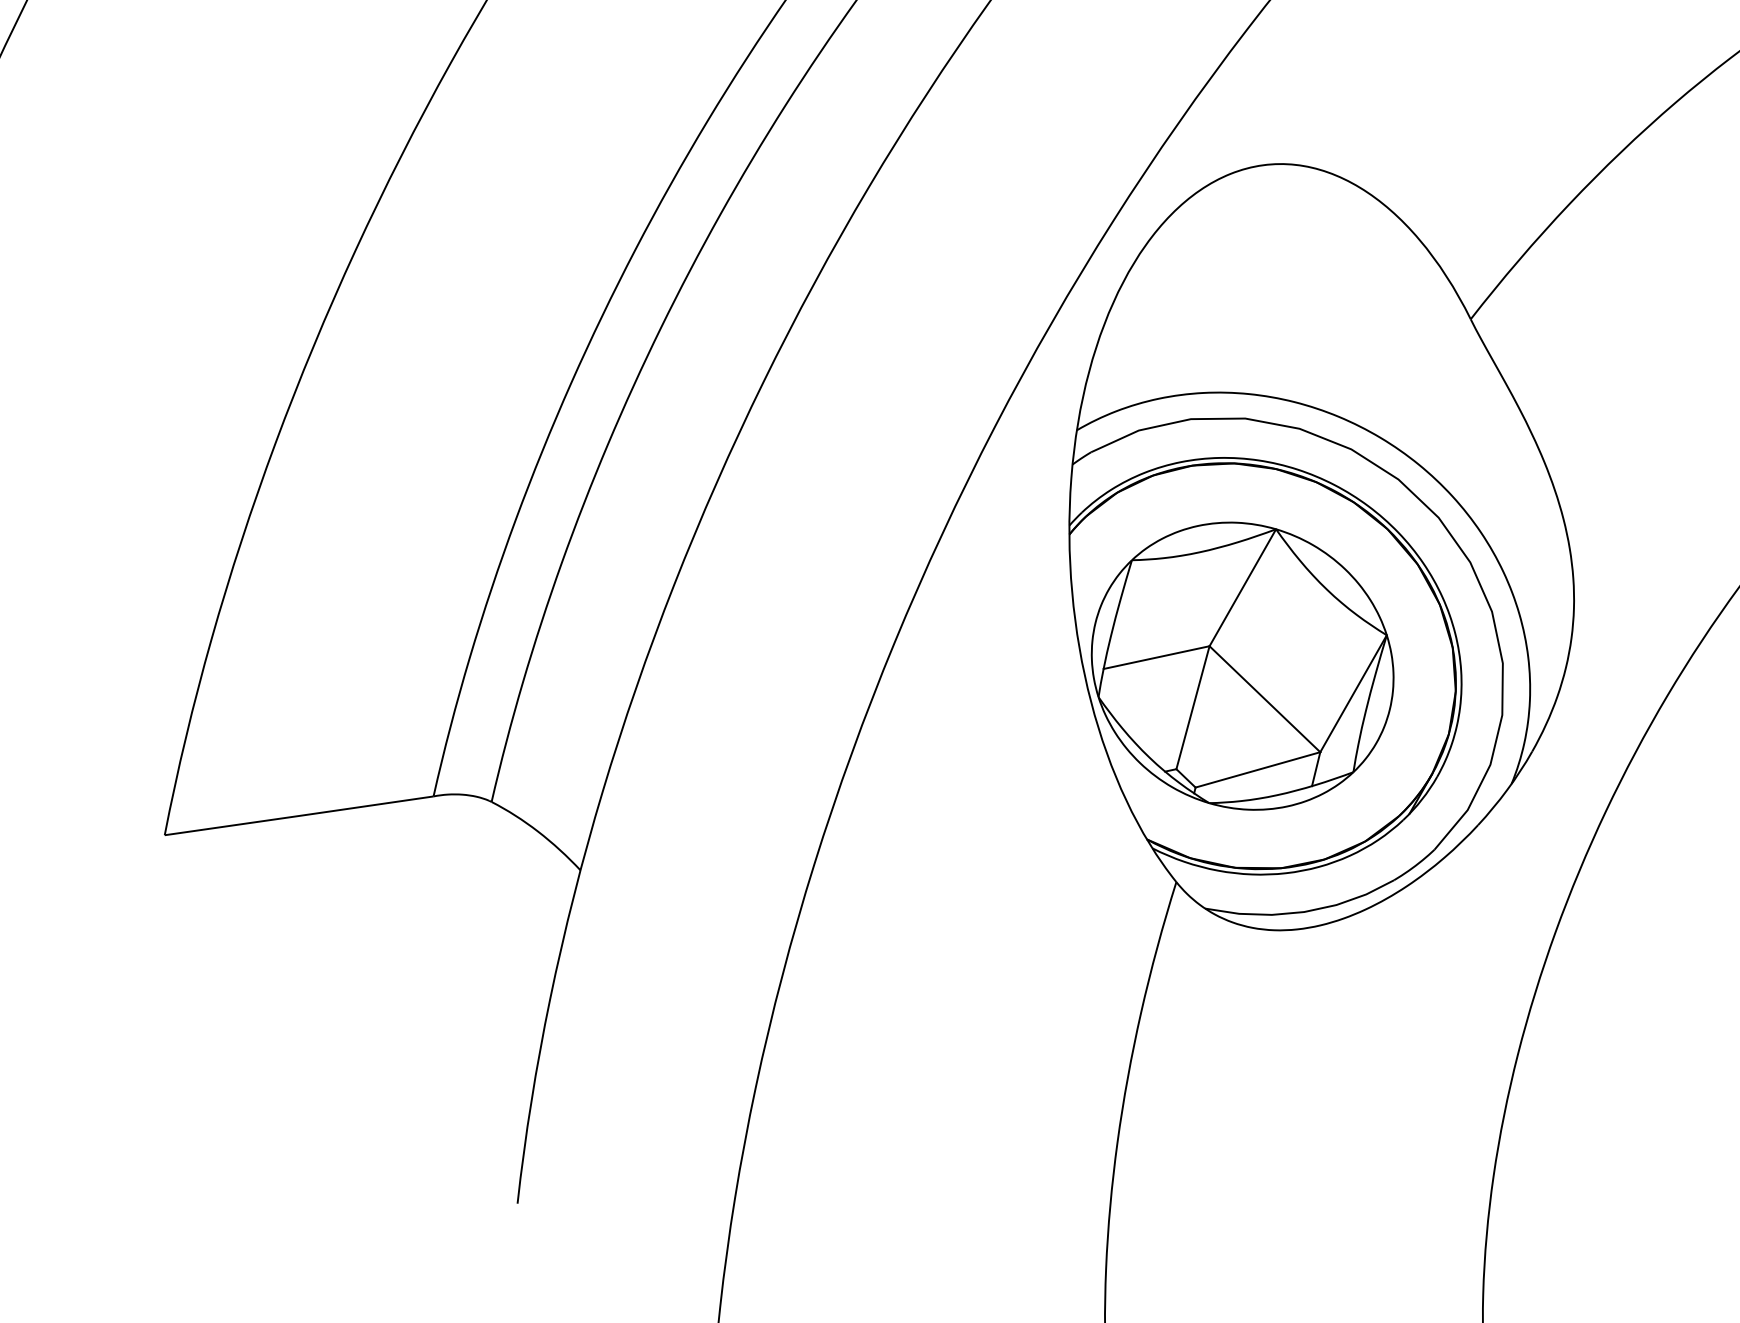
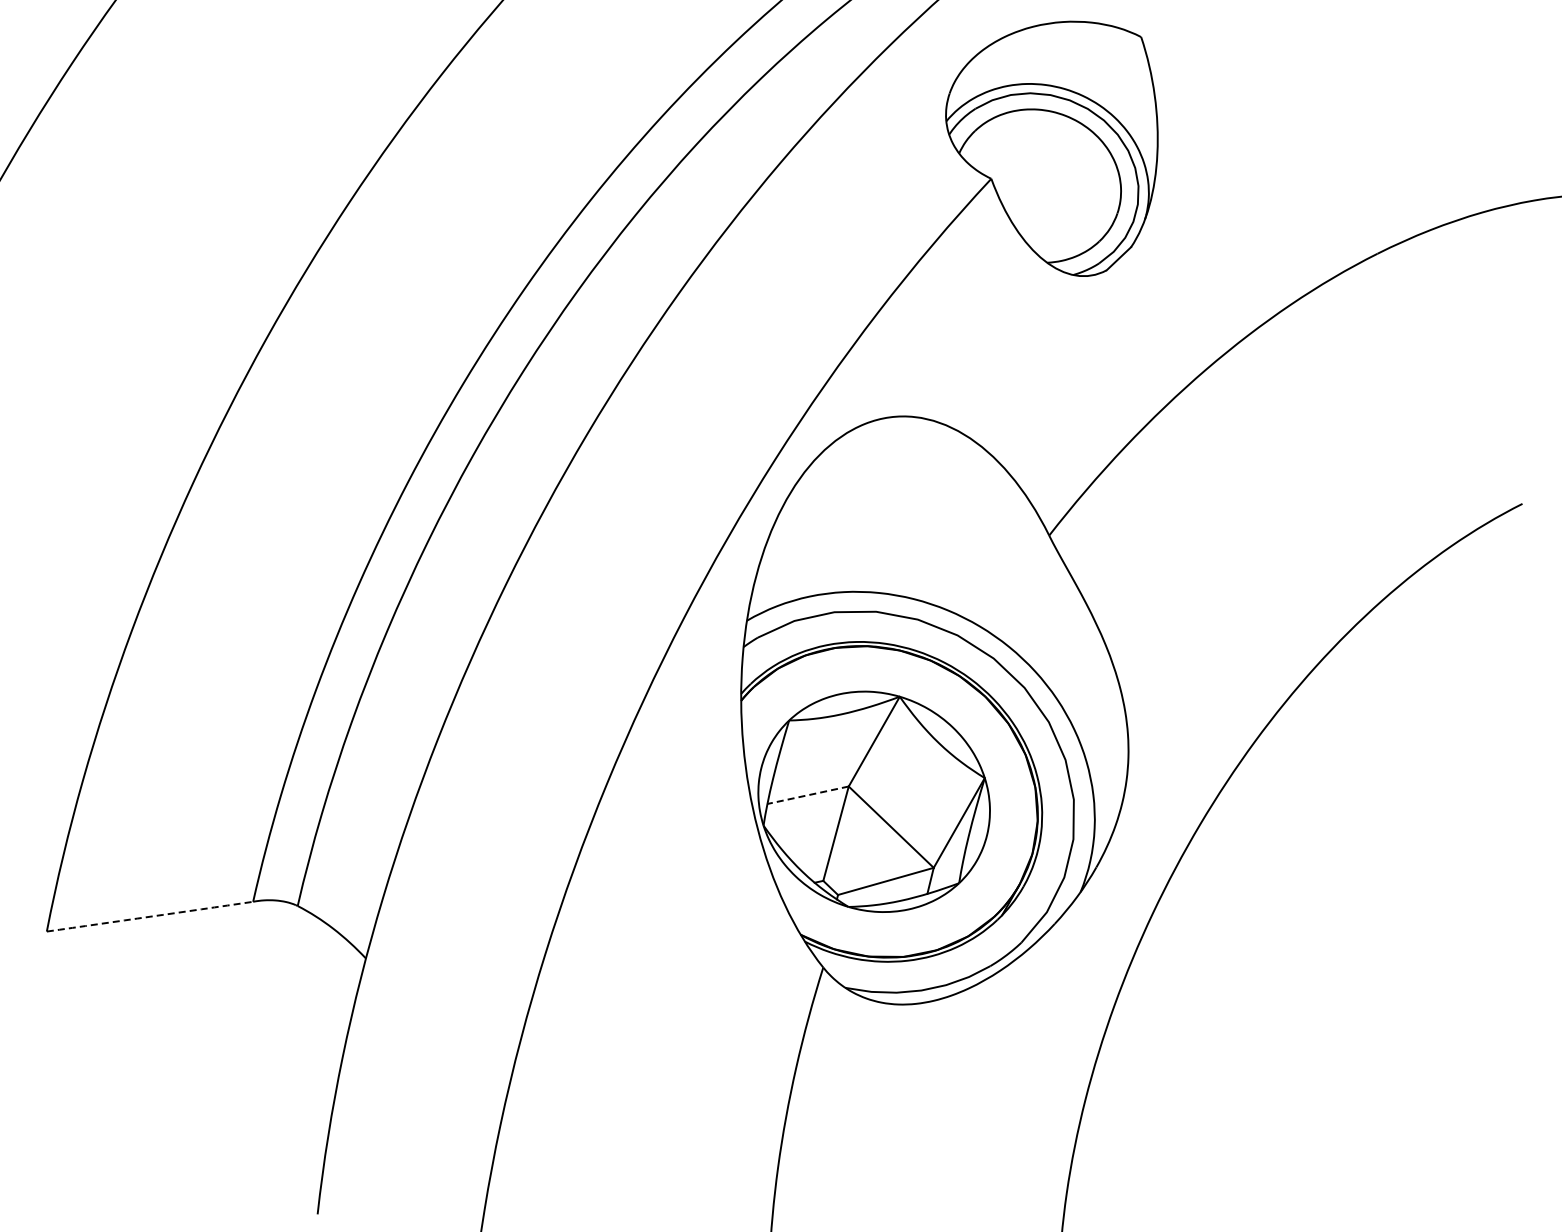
line: (1157, 657) -> (808, 795), solid -> dashed
arc: (299, 815) -> (150, 916), solid -> dashed

